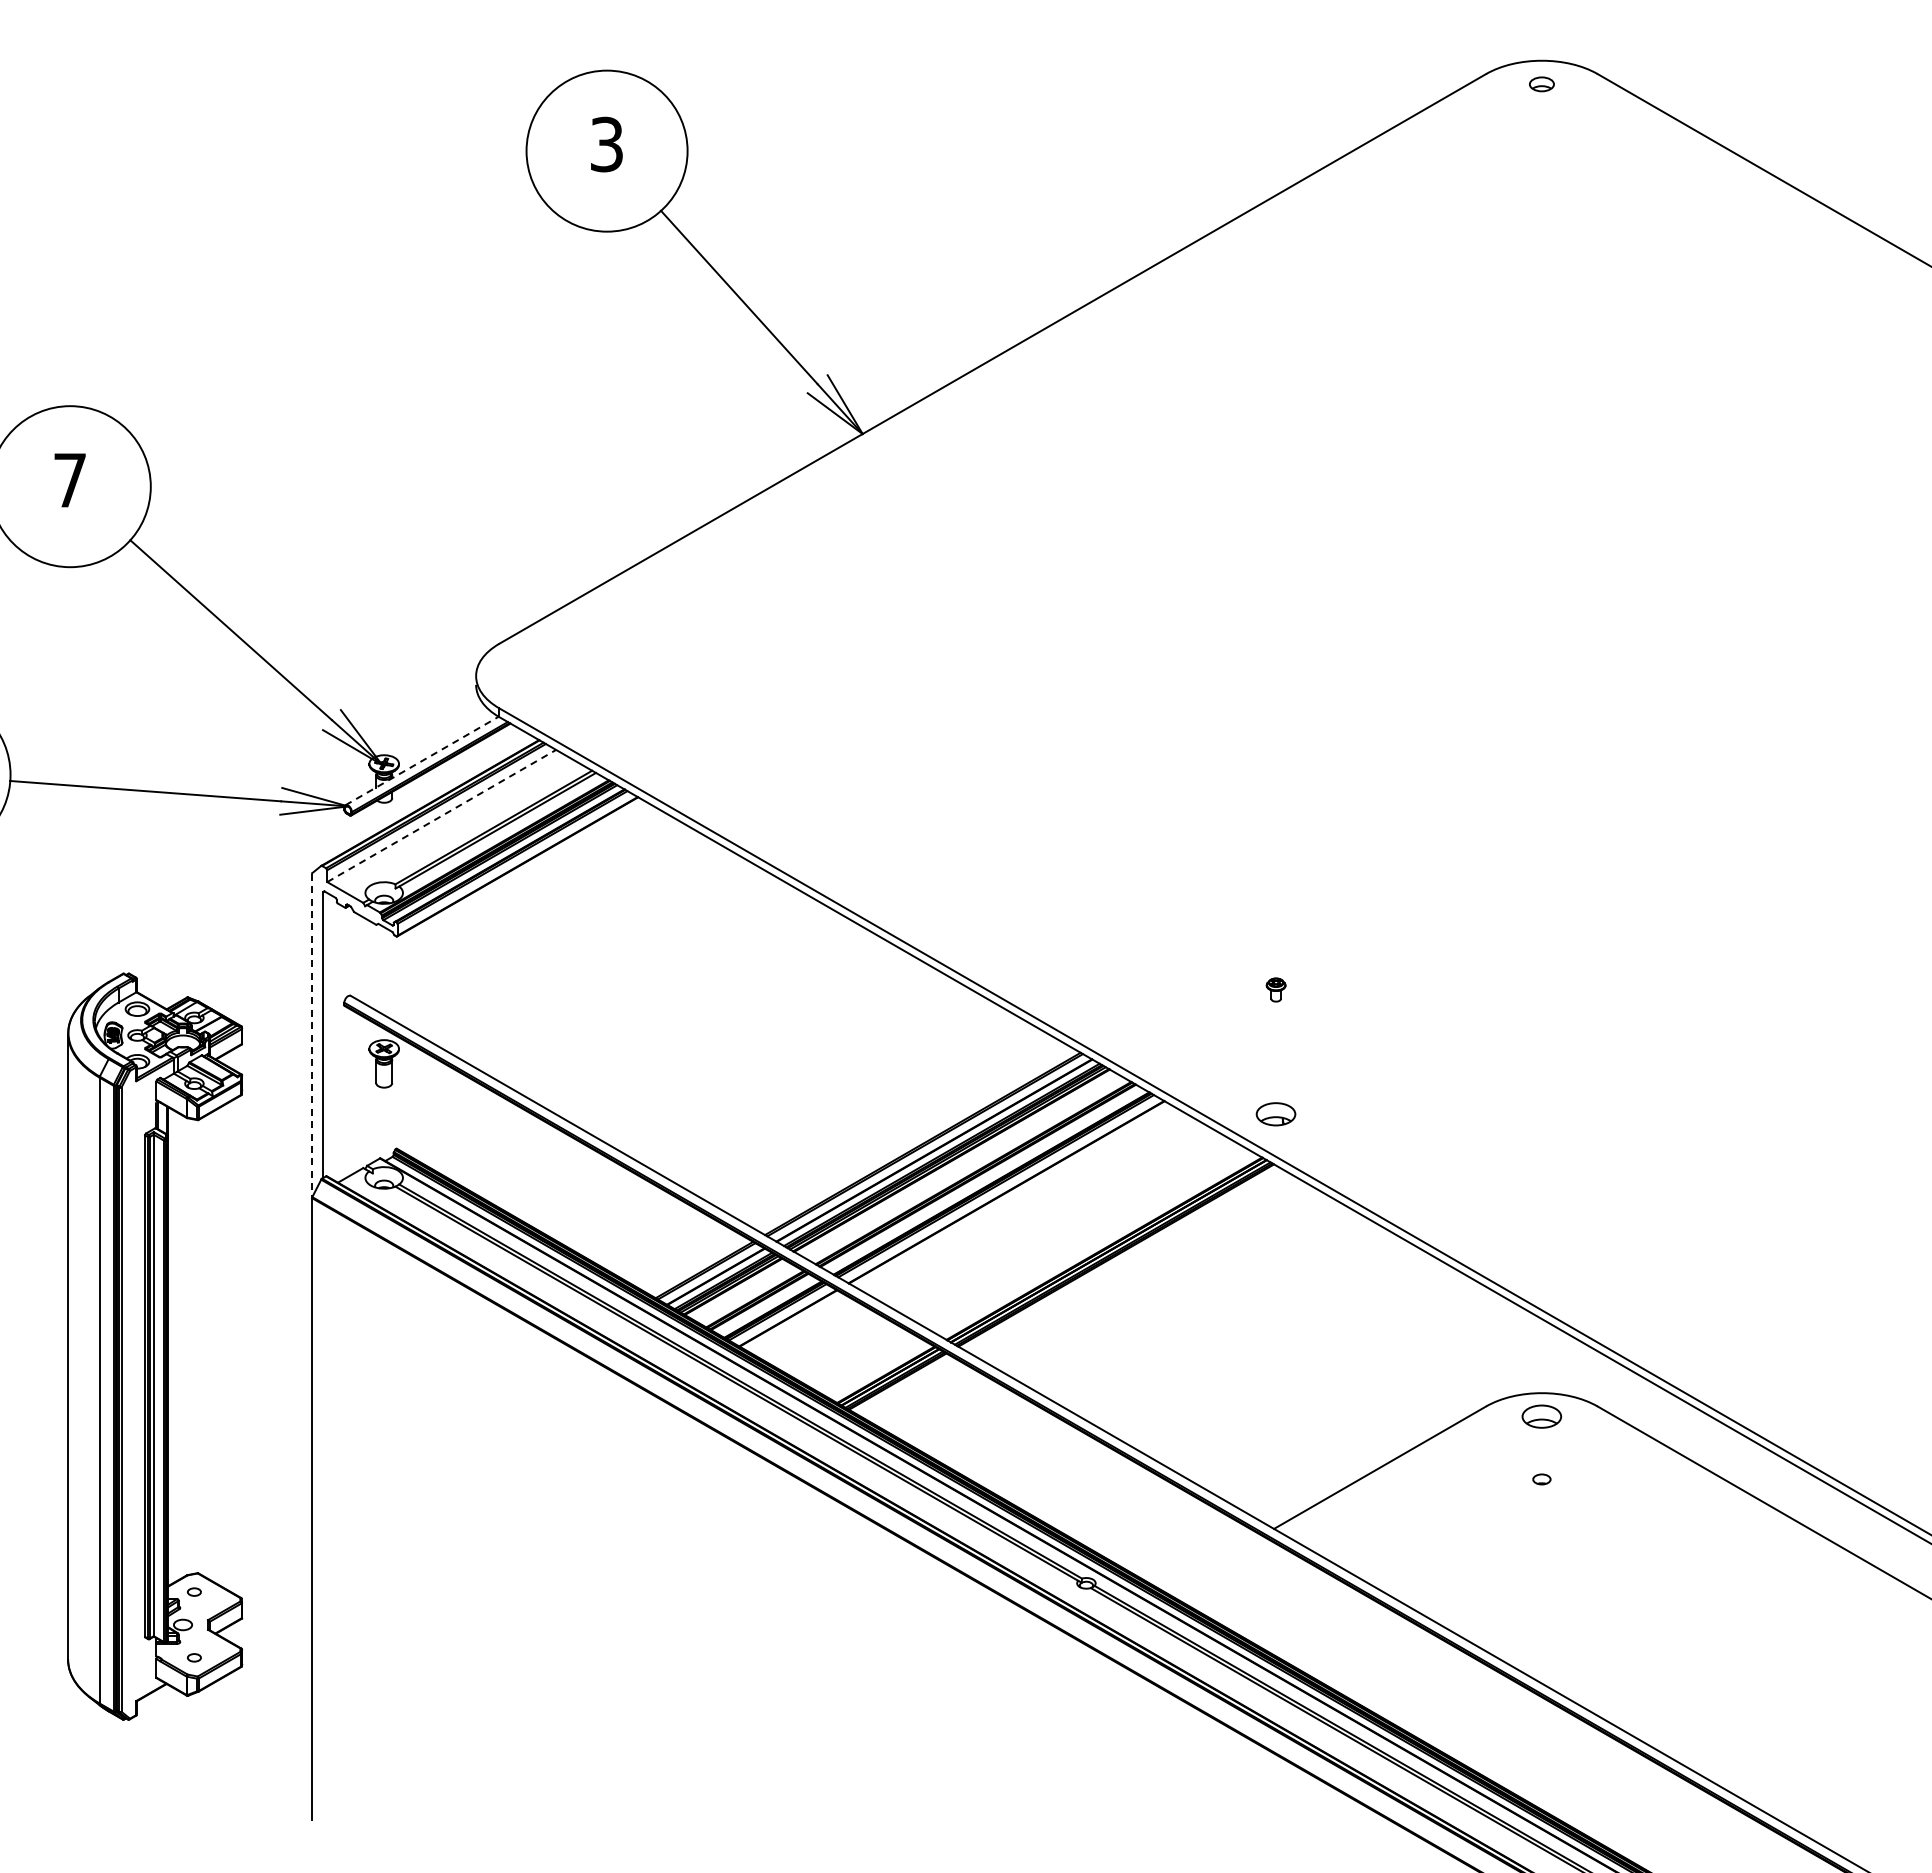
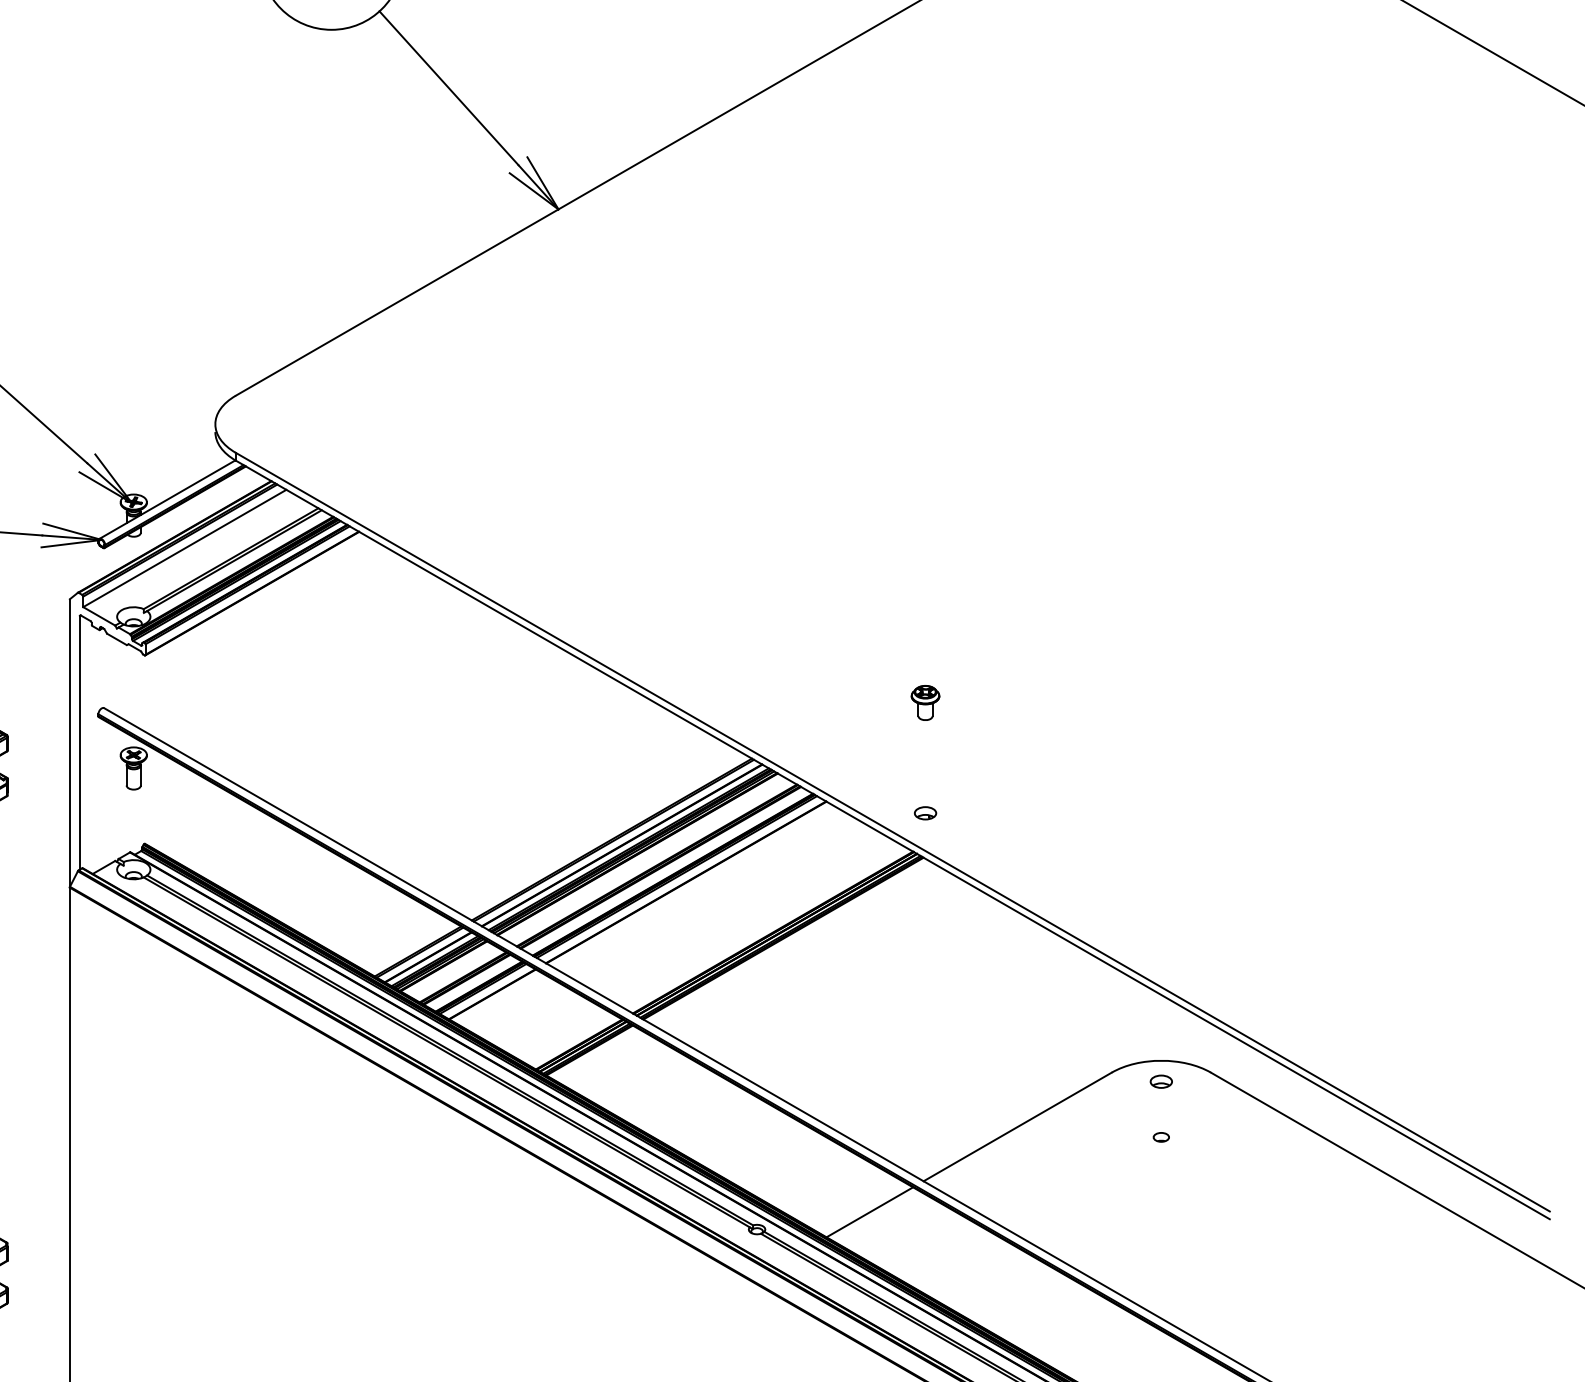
line: (422, 760) -> (167, 499), dashed -> solid
line: (442, 815) -> (185, 548), dashed -> solid
part: (1275, 989) -> (924, 702), size x1.67
line: (312, 1036) -> (70, 744), dashed -> solid
part: (1276, 1114) -> (925, 813), size x0.62
part: (1541, 1416) -> (1161, 1081), size x0.62
line: (1213, 1563) -> (869, 1211), added

